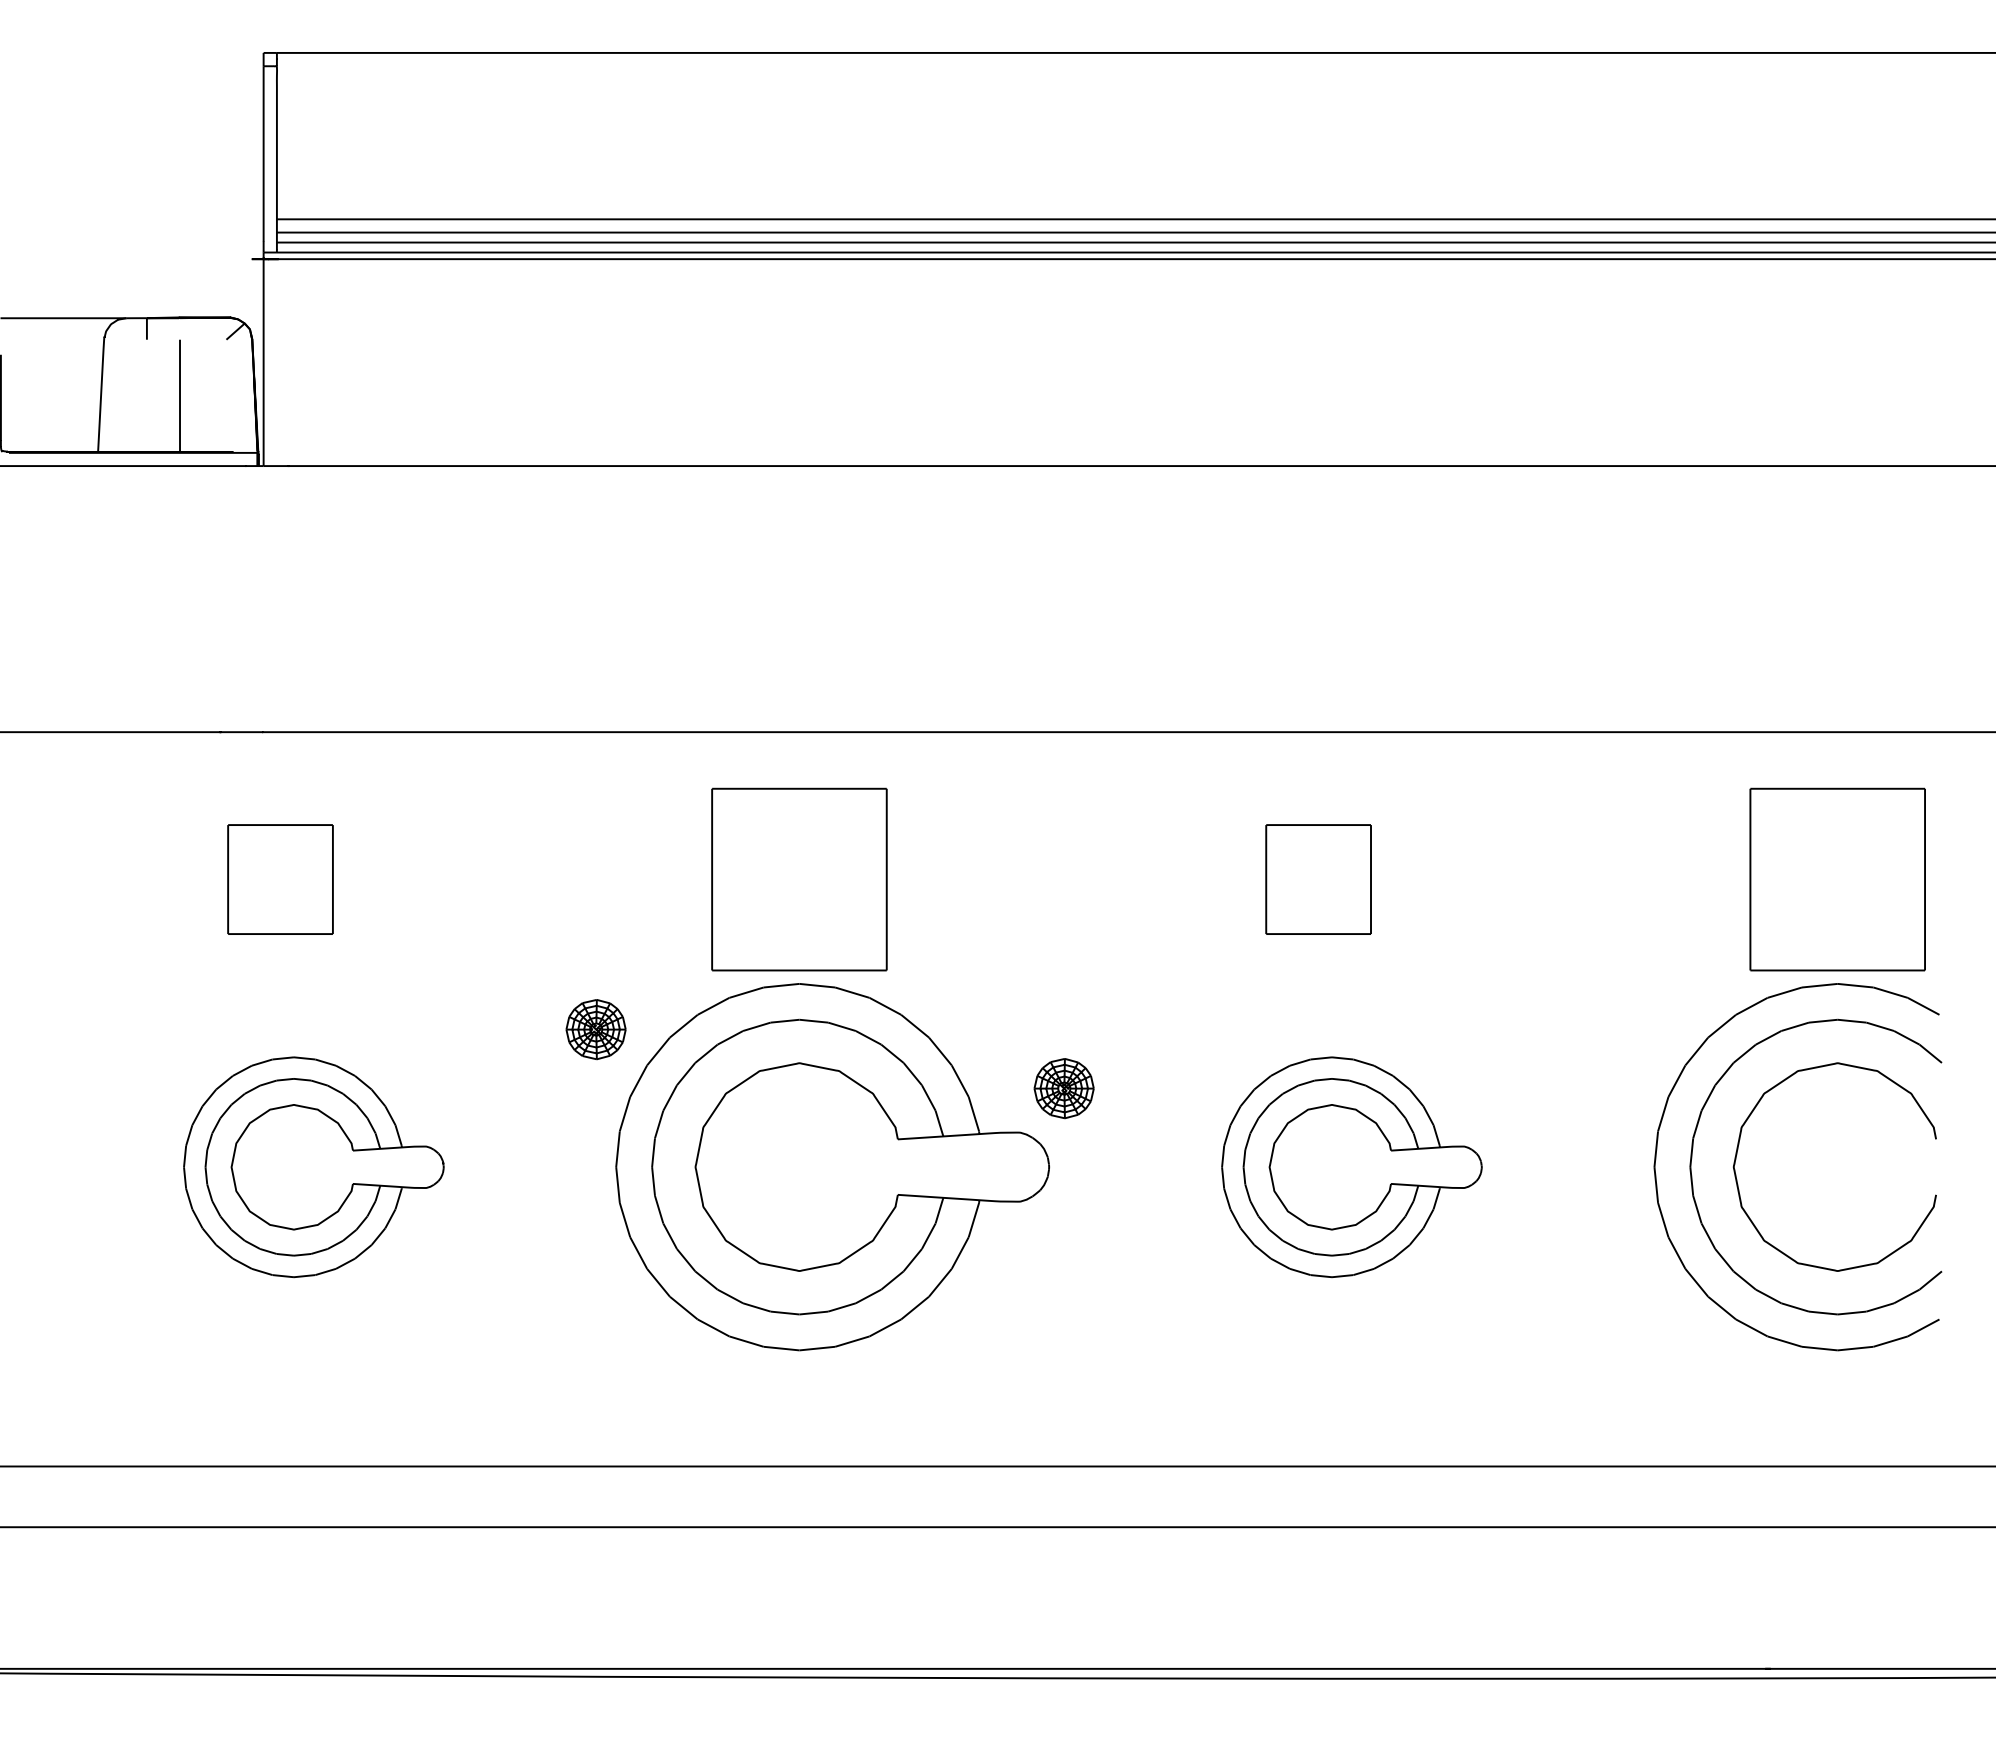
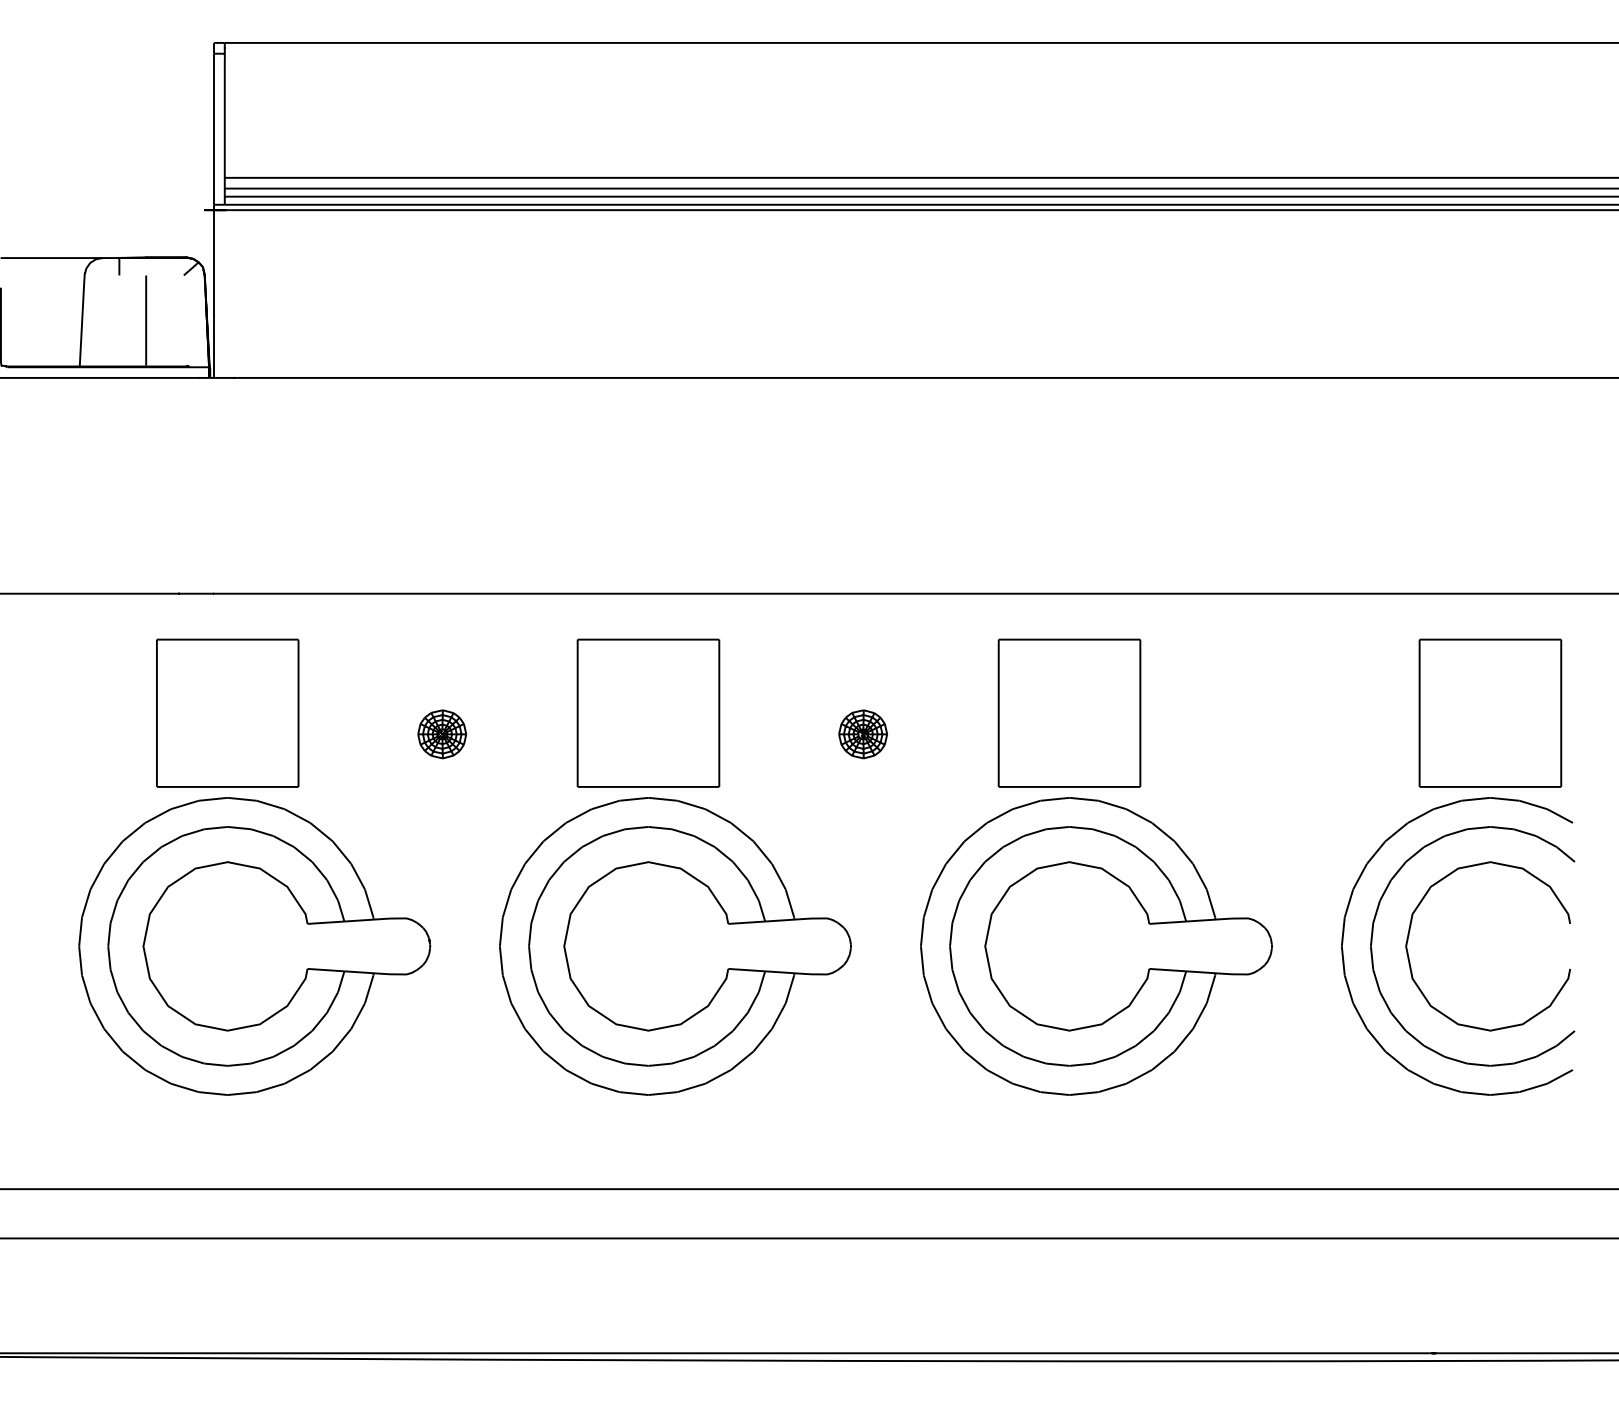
part: (280, 879) -> (227, 713), size x1.67
part: (1318, 879) -> (1069, 713), size x1.67
part: (595, 1029) -> (441, 734), moved
part: (1063, 1088) -> (862, 734), moved
part: (313, 1167) -> (254, 946), size x1.67
part: (1351, 1167) -> (1096, 946), size x1.67

